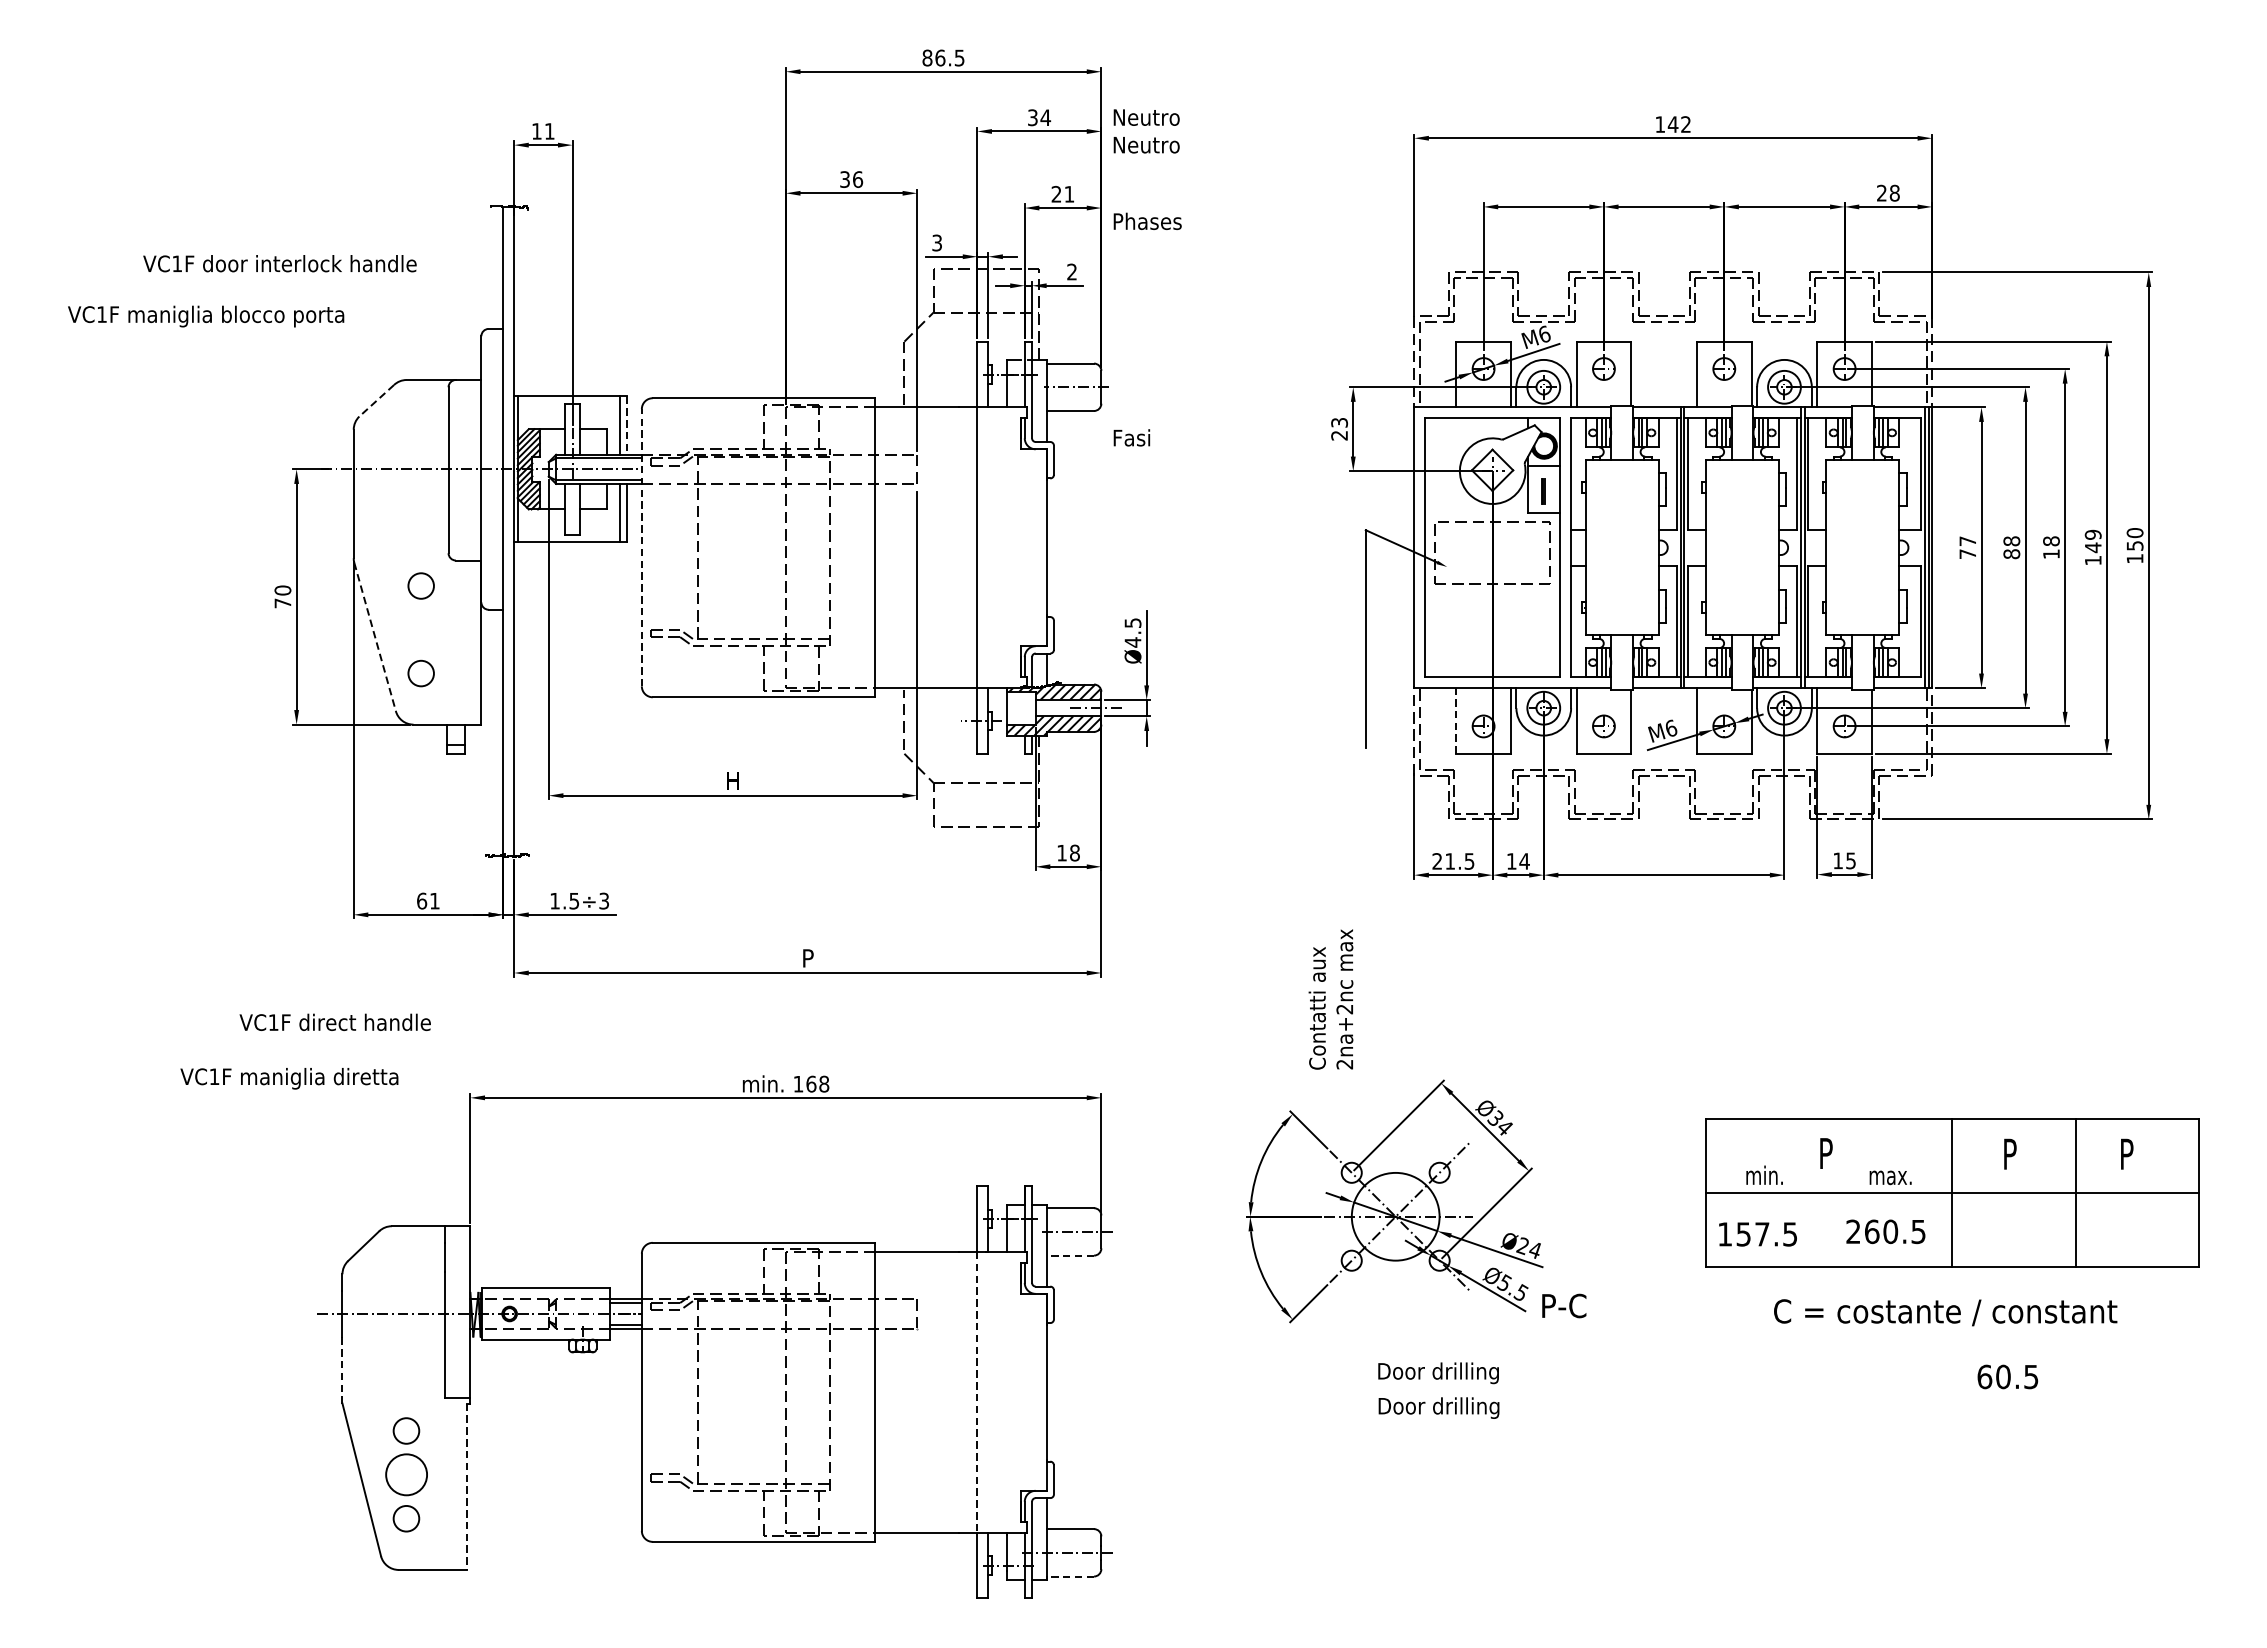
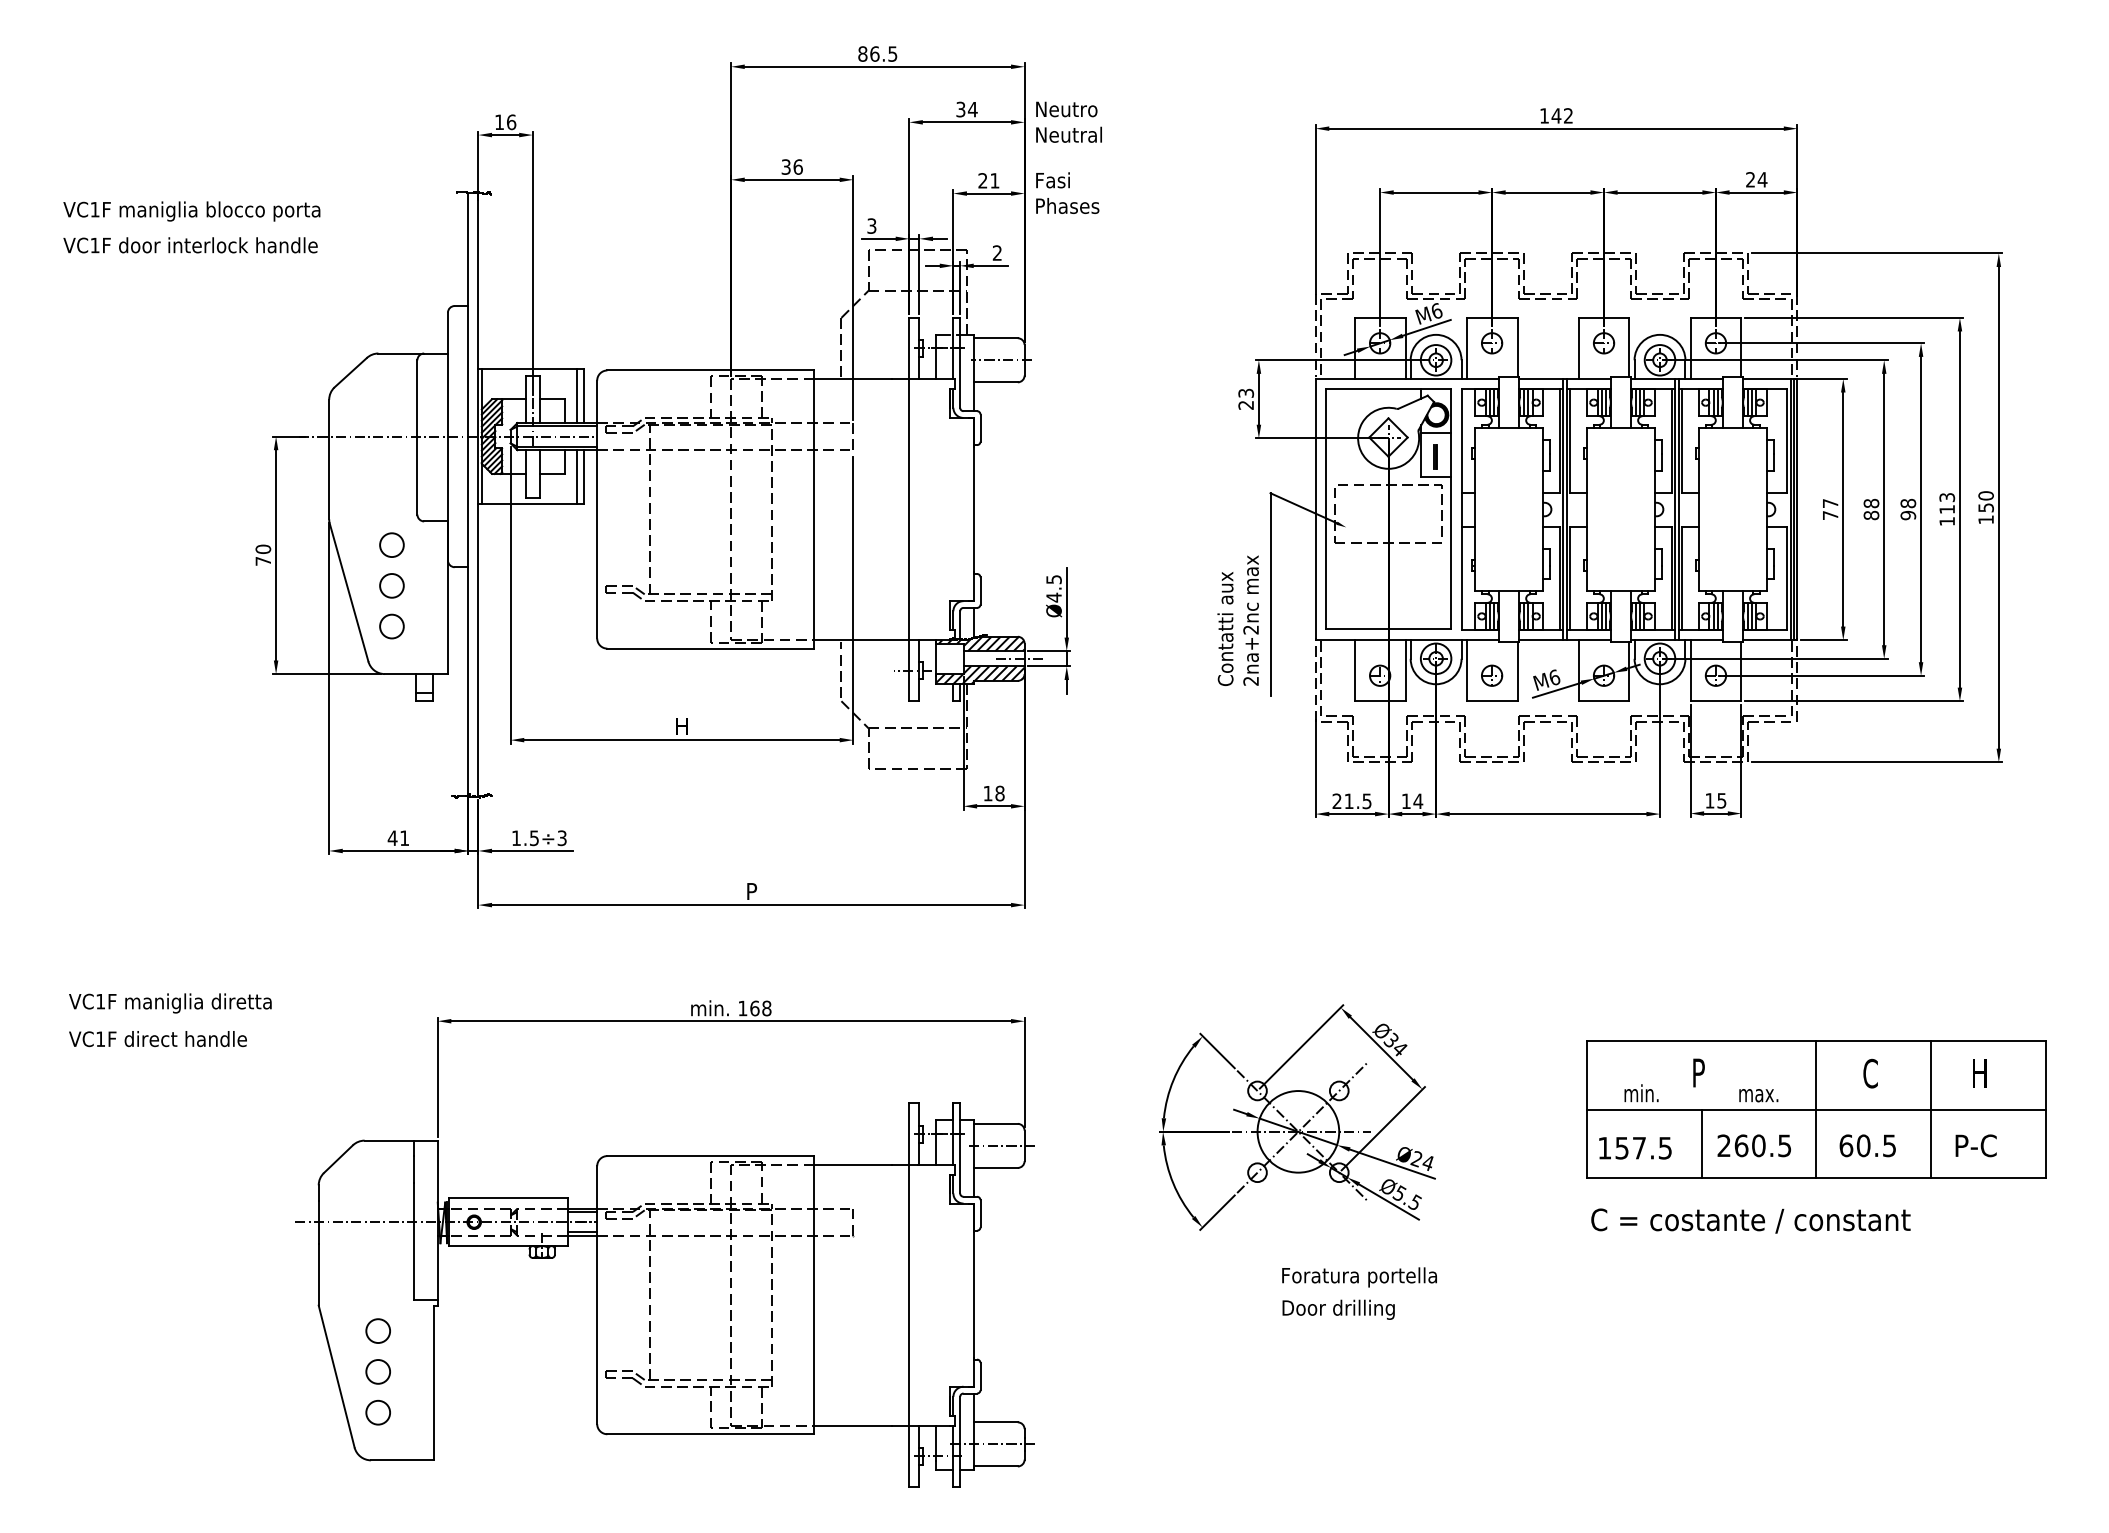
text: (549, 131) -> (511, 122), 11 -> 16
text: (1176, 144) -> (1094, 134), Neutro -> Neutral
text: (1894, 192) -> (1762, 179), 28 -> 24
text: (279, 263) -> (190, 245), moved
text: (205, 316) -> (191, 211), moved
line: (376, 400) -> (350, 372), dashed -> solid
line: (627, 426) -> (583, 396), dashed -> solid
text: (1131, 438) -> (1052, 180), moved
text: (2092, 541) -> (1946, 503), 149 -> 113
line: (642, 547) -> (597, 509), dashed -> solid
text: (2051, 554) -> (1908, 515), 18 -> 98
circle: (420, 629) -> (391, 585), added
line: (375, 636) -> (349, 592), dashed -> solid
line: (1456, 720) -> (1354, 670), dashed -> solid
text: (421, 901) -> (392, 838), 61 -> 41
text: (1330, 999) -> (1237, 620), moved
text: (334, 1022) -> (157, 1039), moved
text: (289, 1078) -> (170, 1003), moved
text: (2010, 1154) -> (1870, 1073), P -> C
text: (2127, 1154) -> (1979, 1073), P -> H
line: (1829, 1229) -> (1701, 1143), added
line: (1070, 1255) -> (995, 1167), dashed -> solid
text: (1563, 1305) -> (1975, 1145), moved
text: (1945, 1312) -> (1750, 1220), moved
line: (342, 1370) -> (318, 1274), dashed -> solid
text: (1462, 1373) -> (1360, 1277), Door drilling -> Foratura portella
text: (2007, 1376) -> (1867, 1145), moved
line: (977, 1392) -> (909, 1295), dashed -> solid
circle: (405, 1474) -> (377, 1371), size x0.62
line: (466, 1487) -> (434, 1383), dashed -> solid
line: (1070, 1576) -> (995, 1466), dashed -> solid

